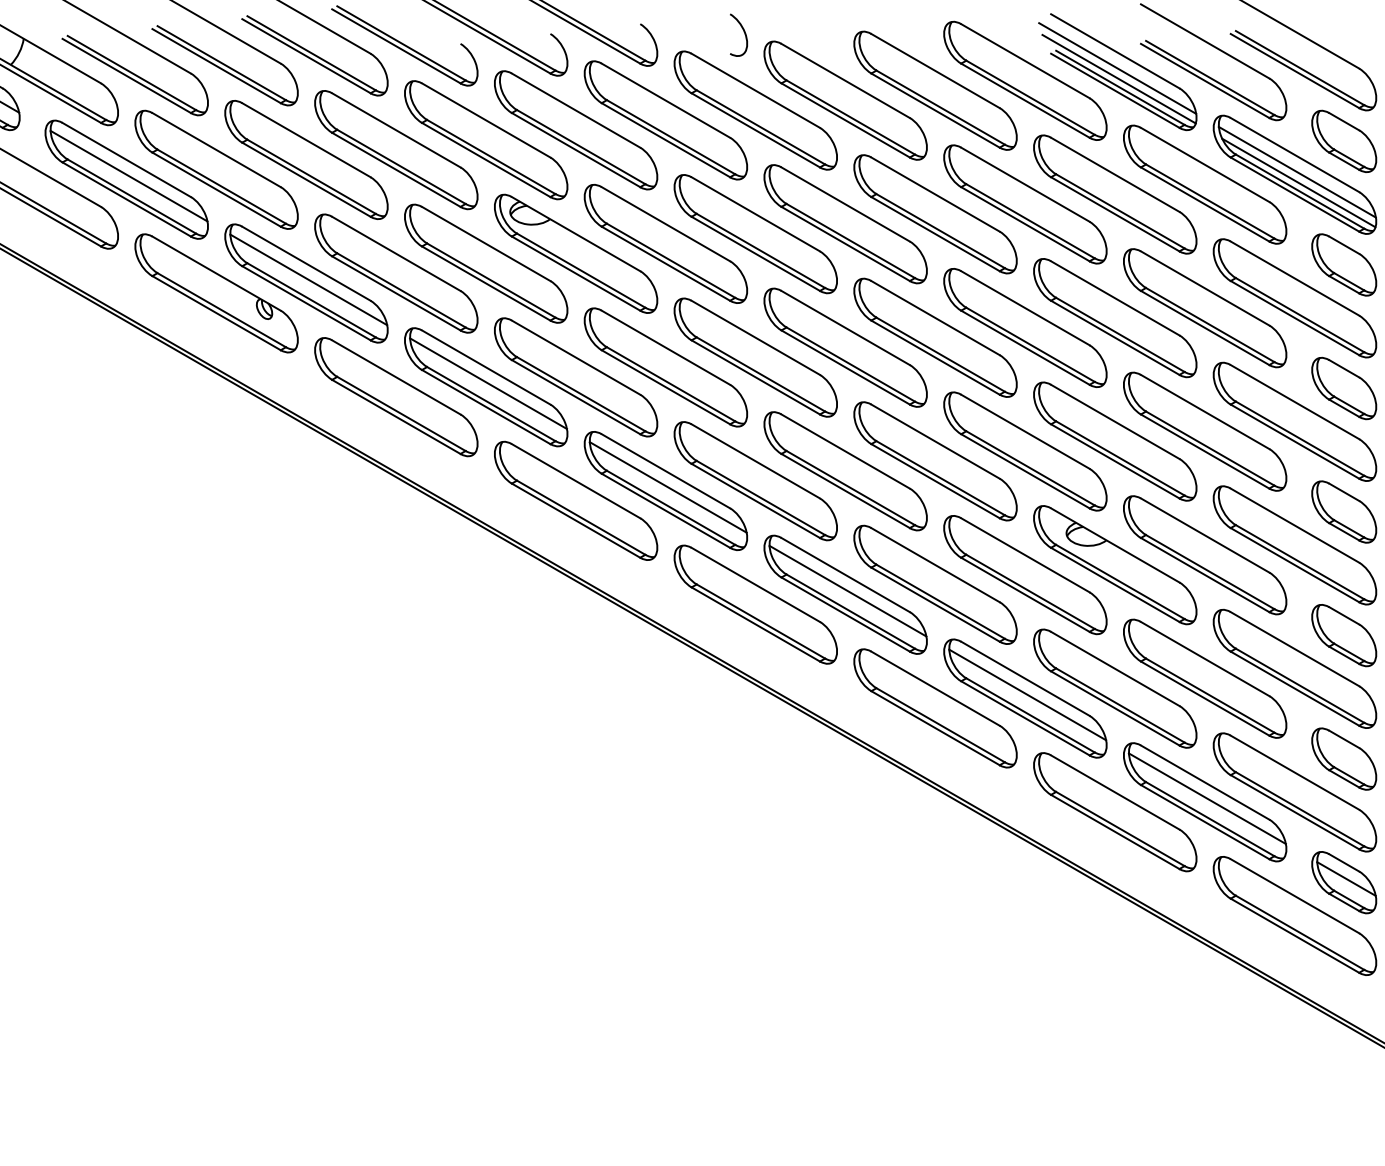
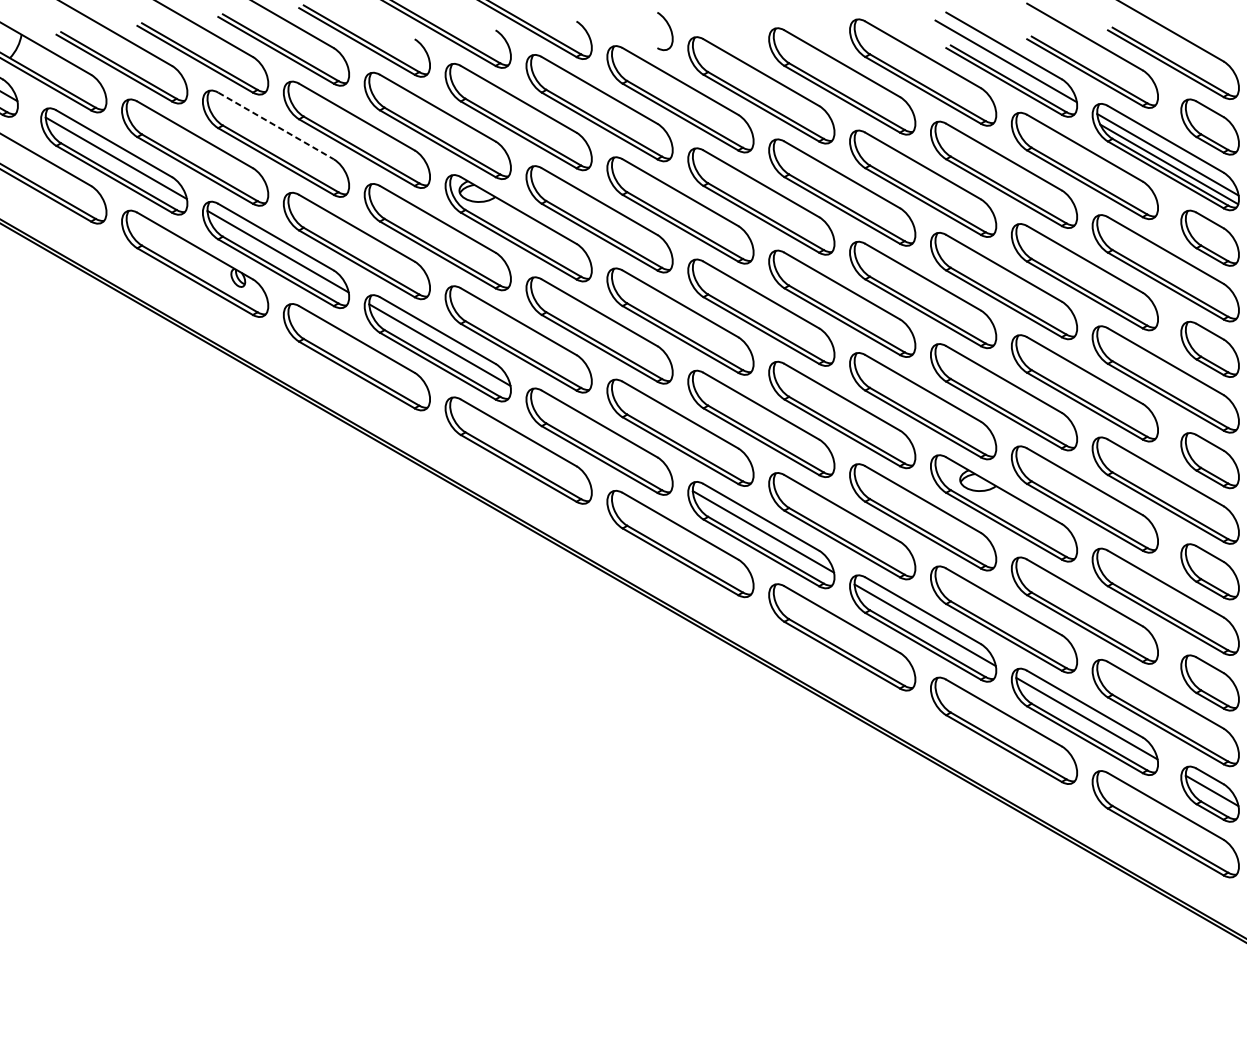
line: (1118, 78) -> (1006, 70), removed
line: (306, 140) -> (276, 126), solid -> dashed
line: (667, 487) -> (600, 438), removed

